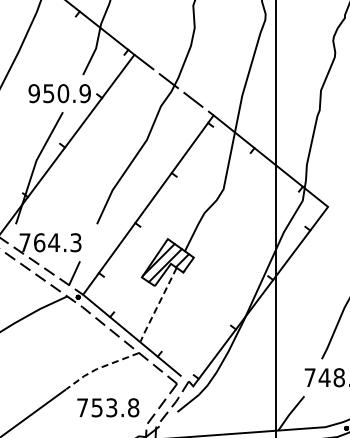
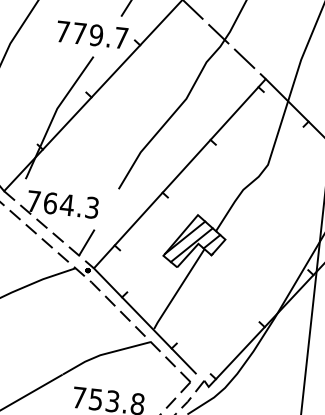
text: (59, 93) -> (91, 34), 950.9 -> 779.7
line: (158, 305) -> (178, 290), dashed -> solid
line: (99, 368) -> (103, 354), dashed -> solid

